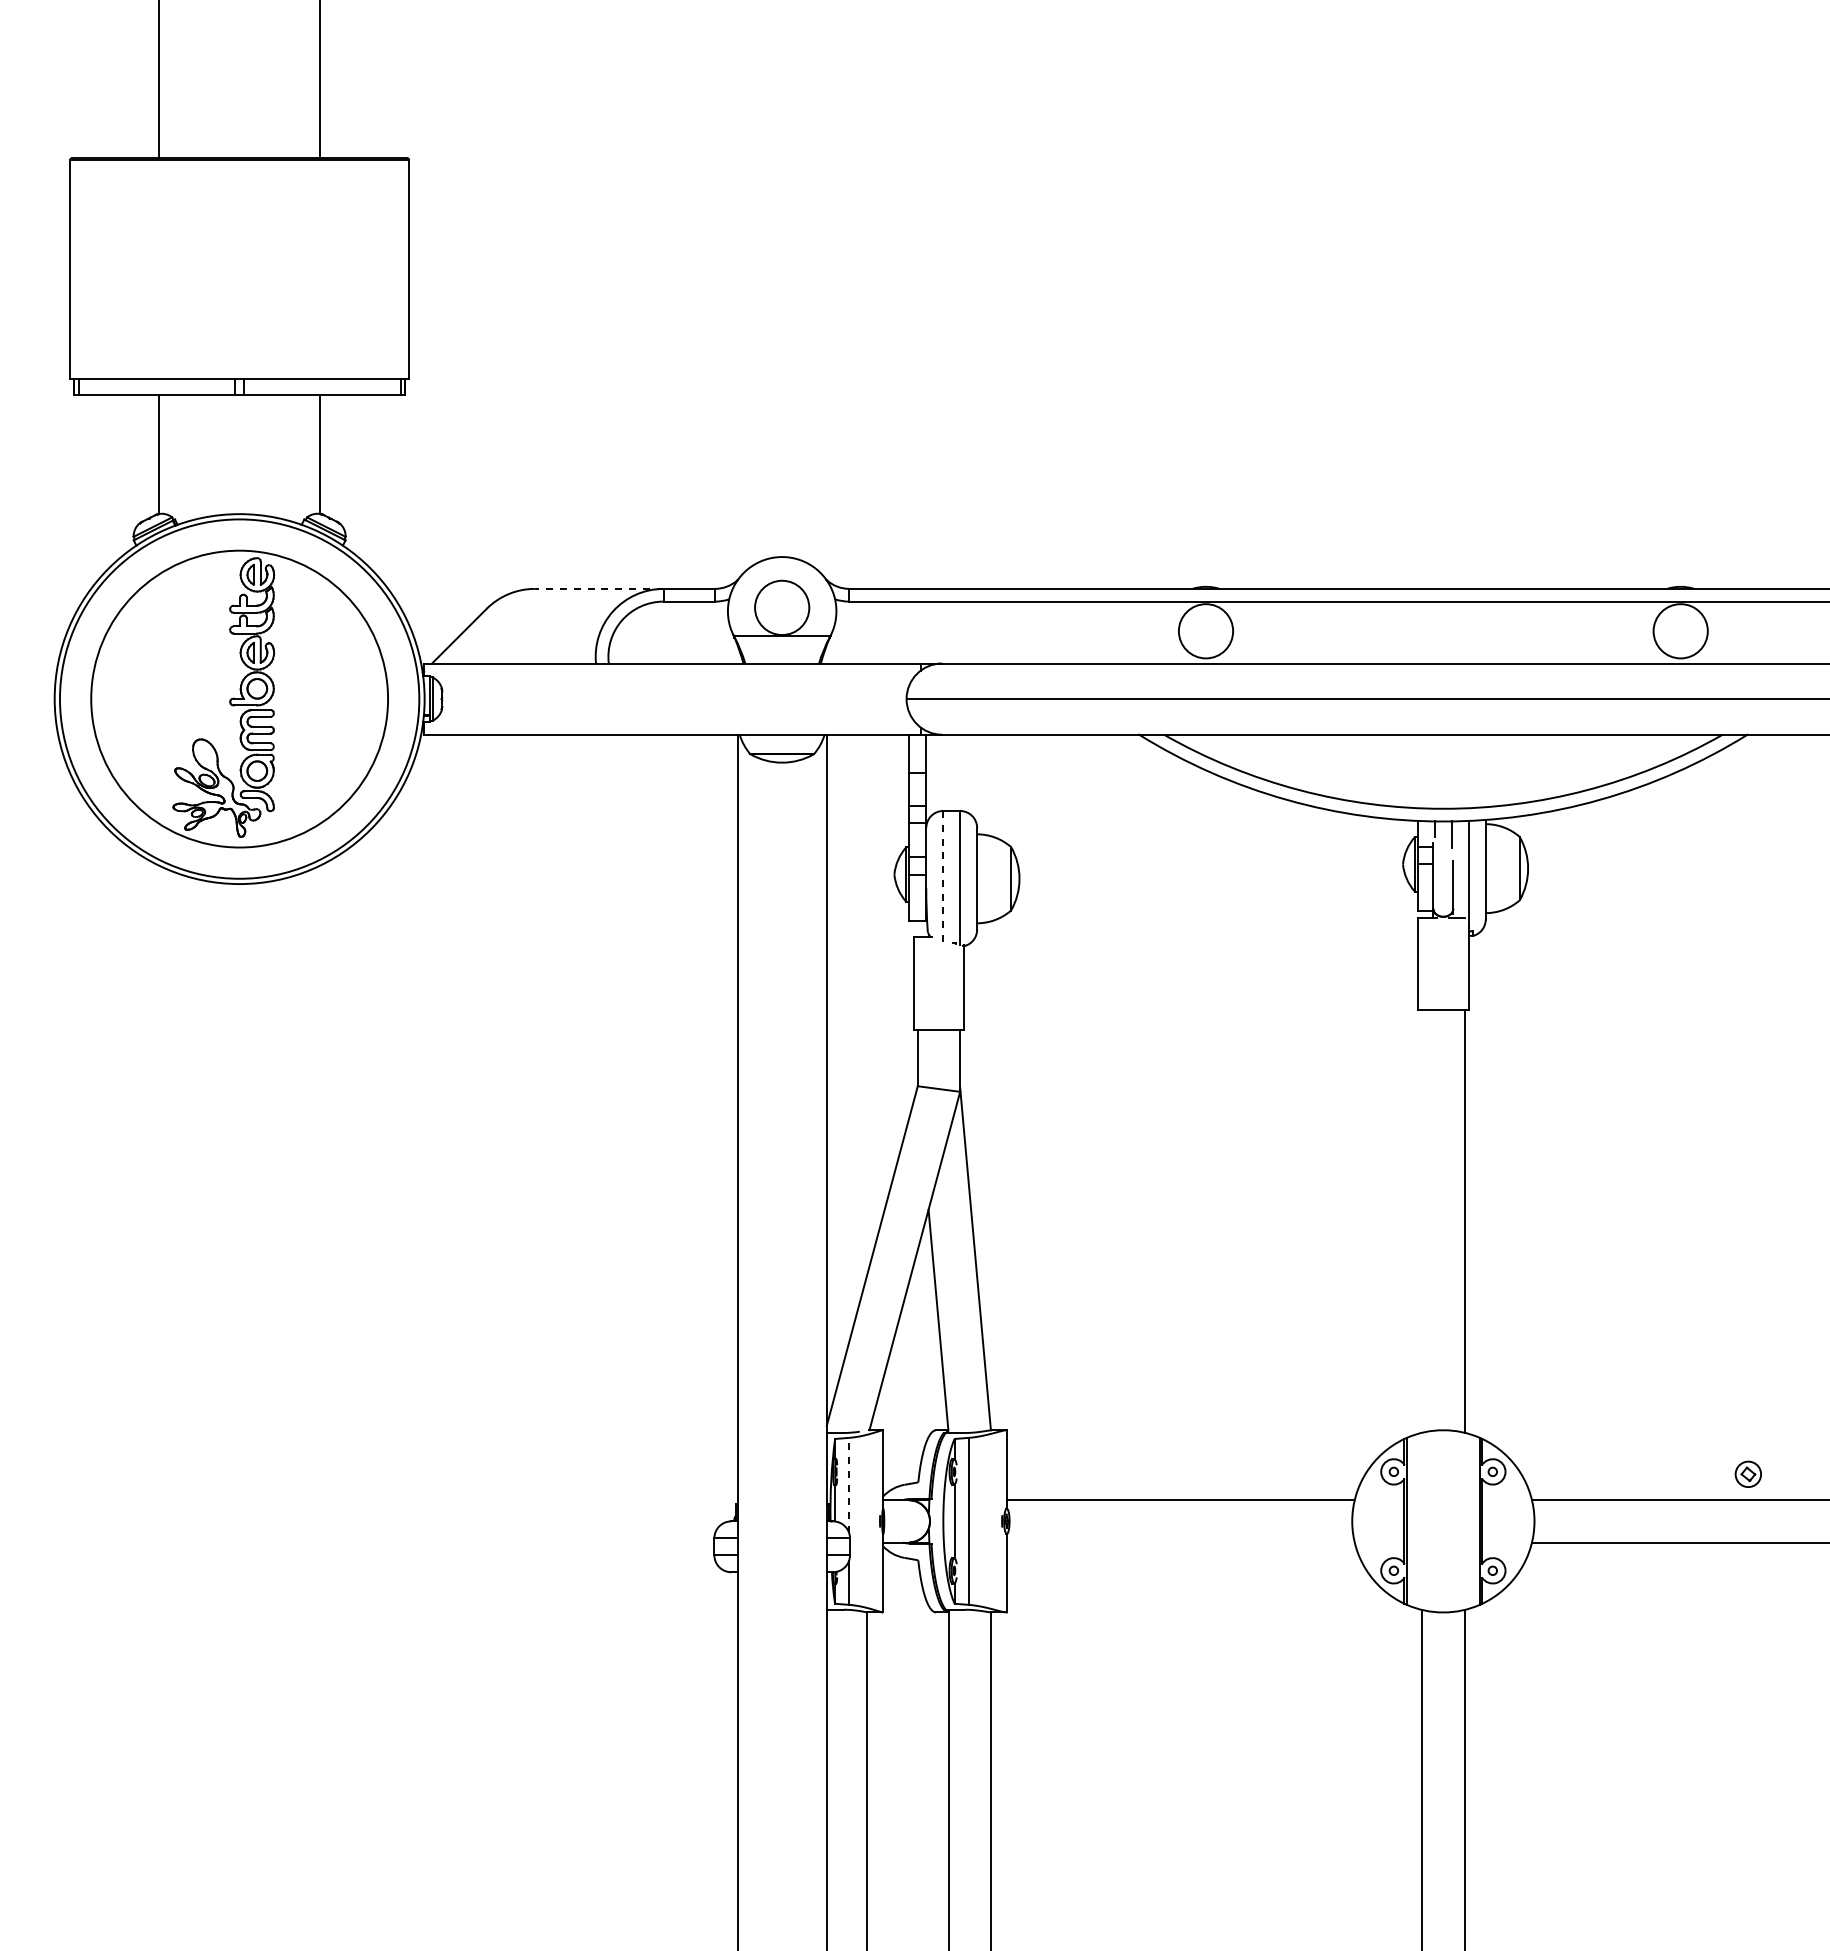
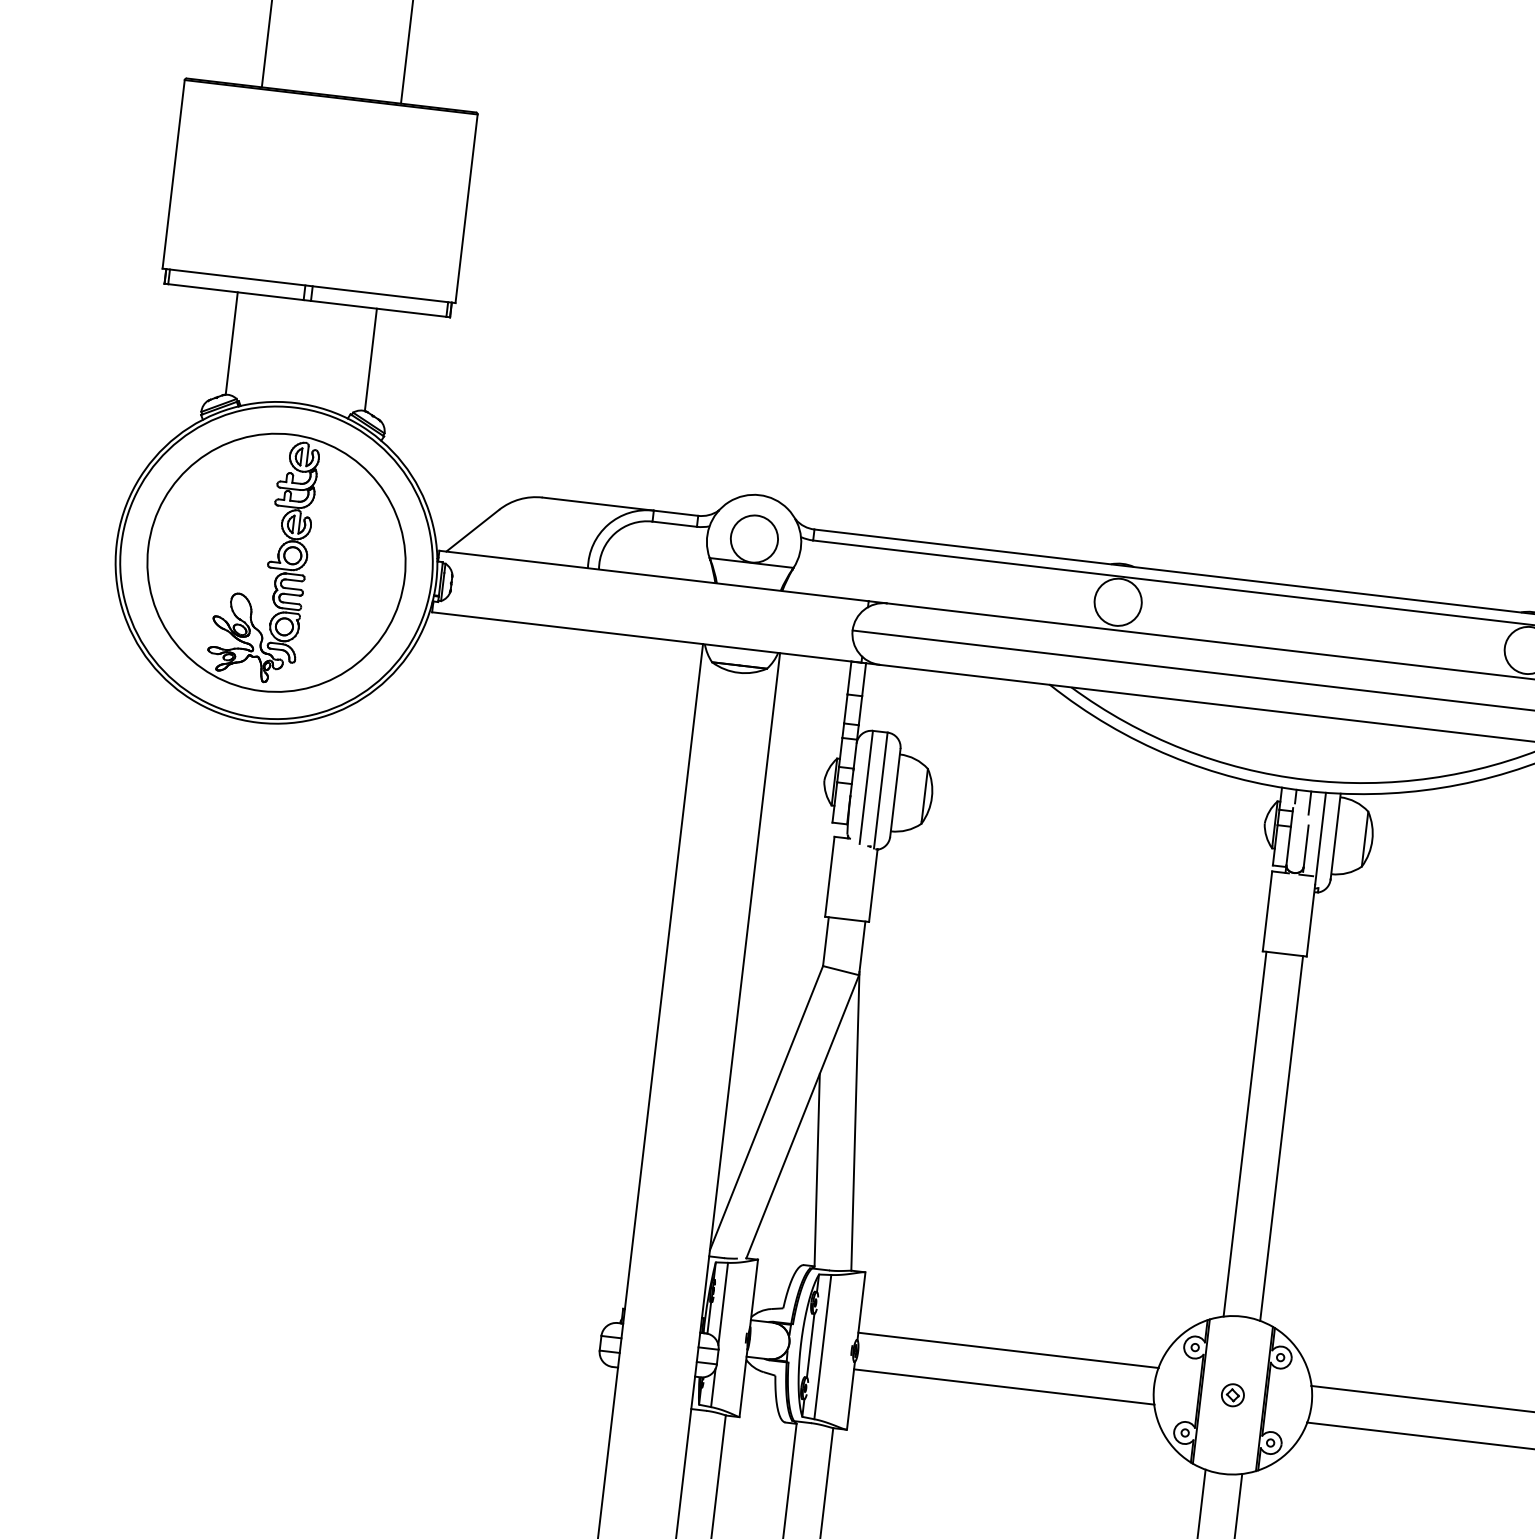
line: (598, 588) -> (597, 503), dashed -> solid
line: (943, 876) -> (866, 787), dashed -> solid
line: (1422, 1221) -> (1245, 1134), added
part: (1747, 1473) -> (1232, 1394), moved
line: (849, 1484) -> (723, 1303), dashed -> solid
line: (1181, 1542) -> (1004, 1386), added

